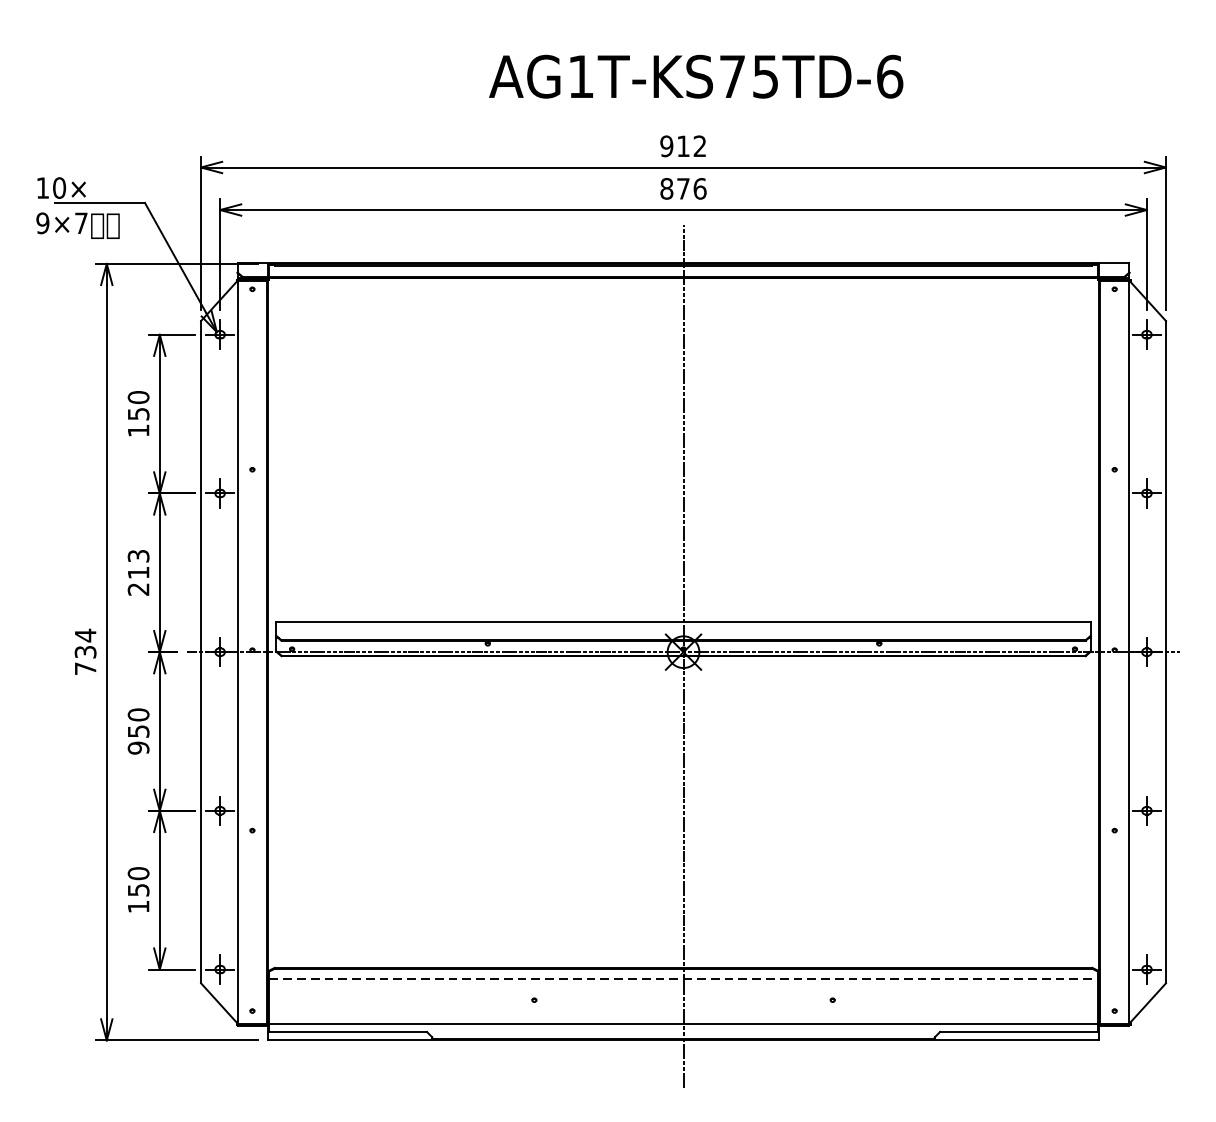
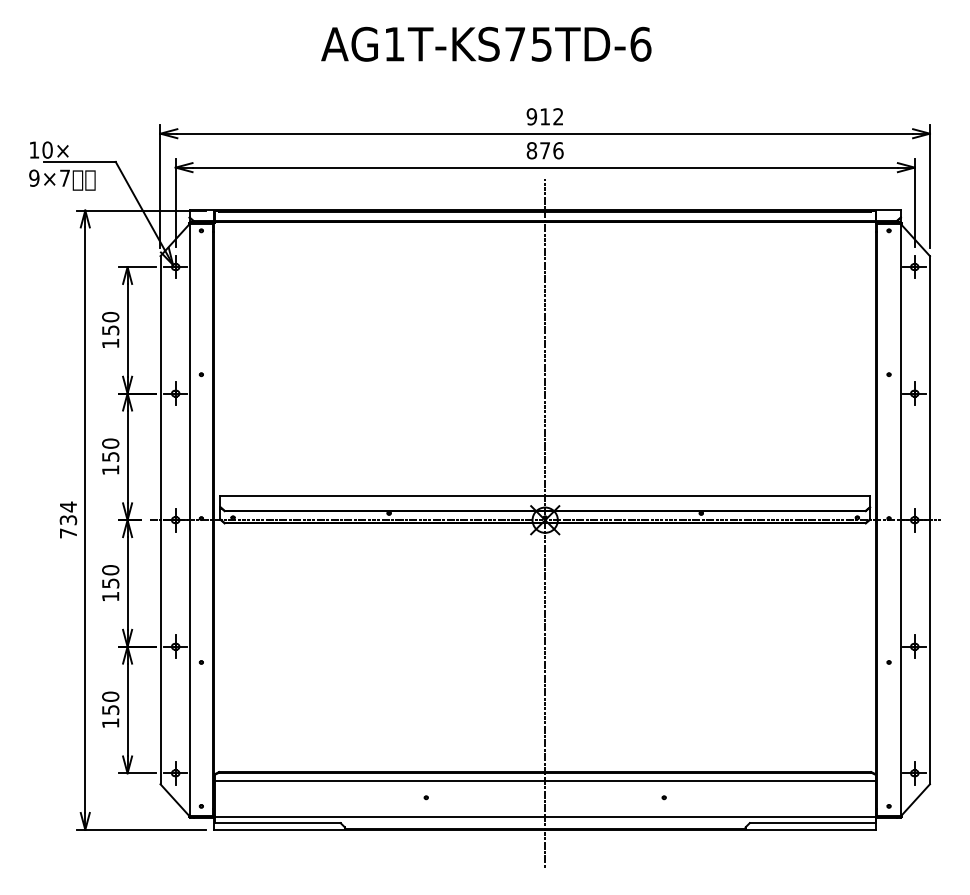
text: (696, 75) -> (486, 43), moved
text: (138, 572) -> (110, 456), 213 -> 150
text: (138, 747) -> (110, 596), 950 -> 150
line: (683, 979) -> (545, 781), dashed -> solid

